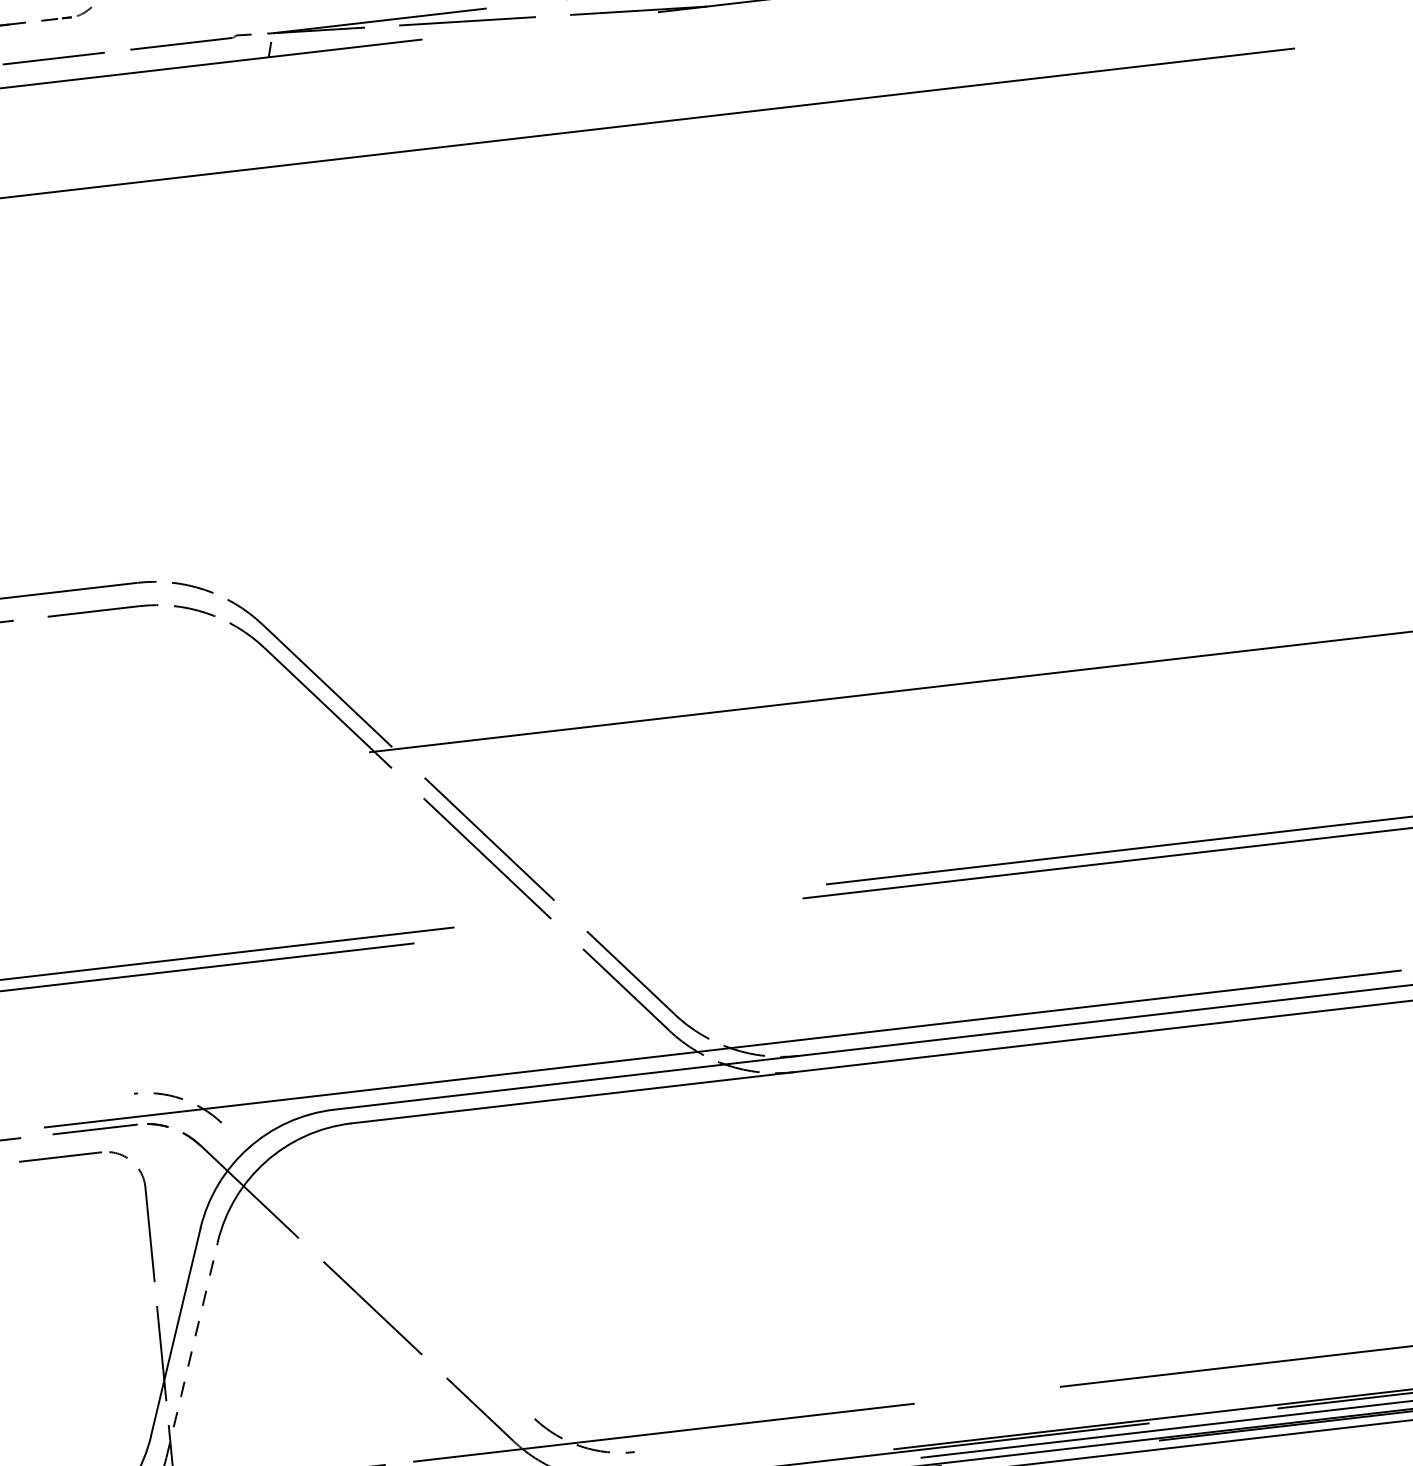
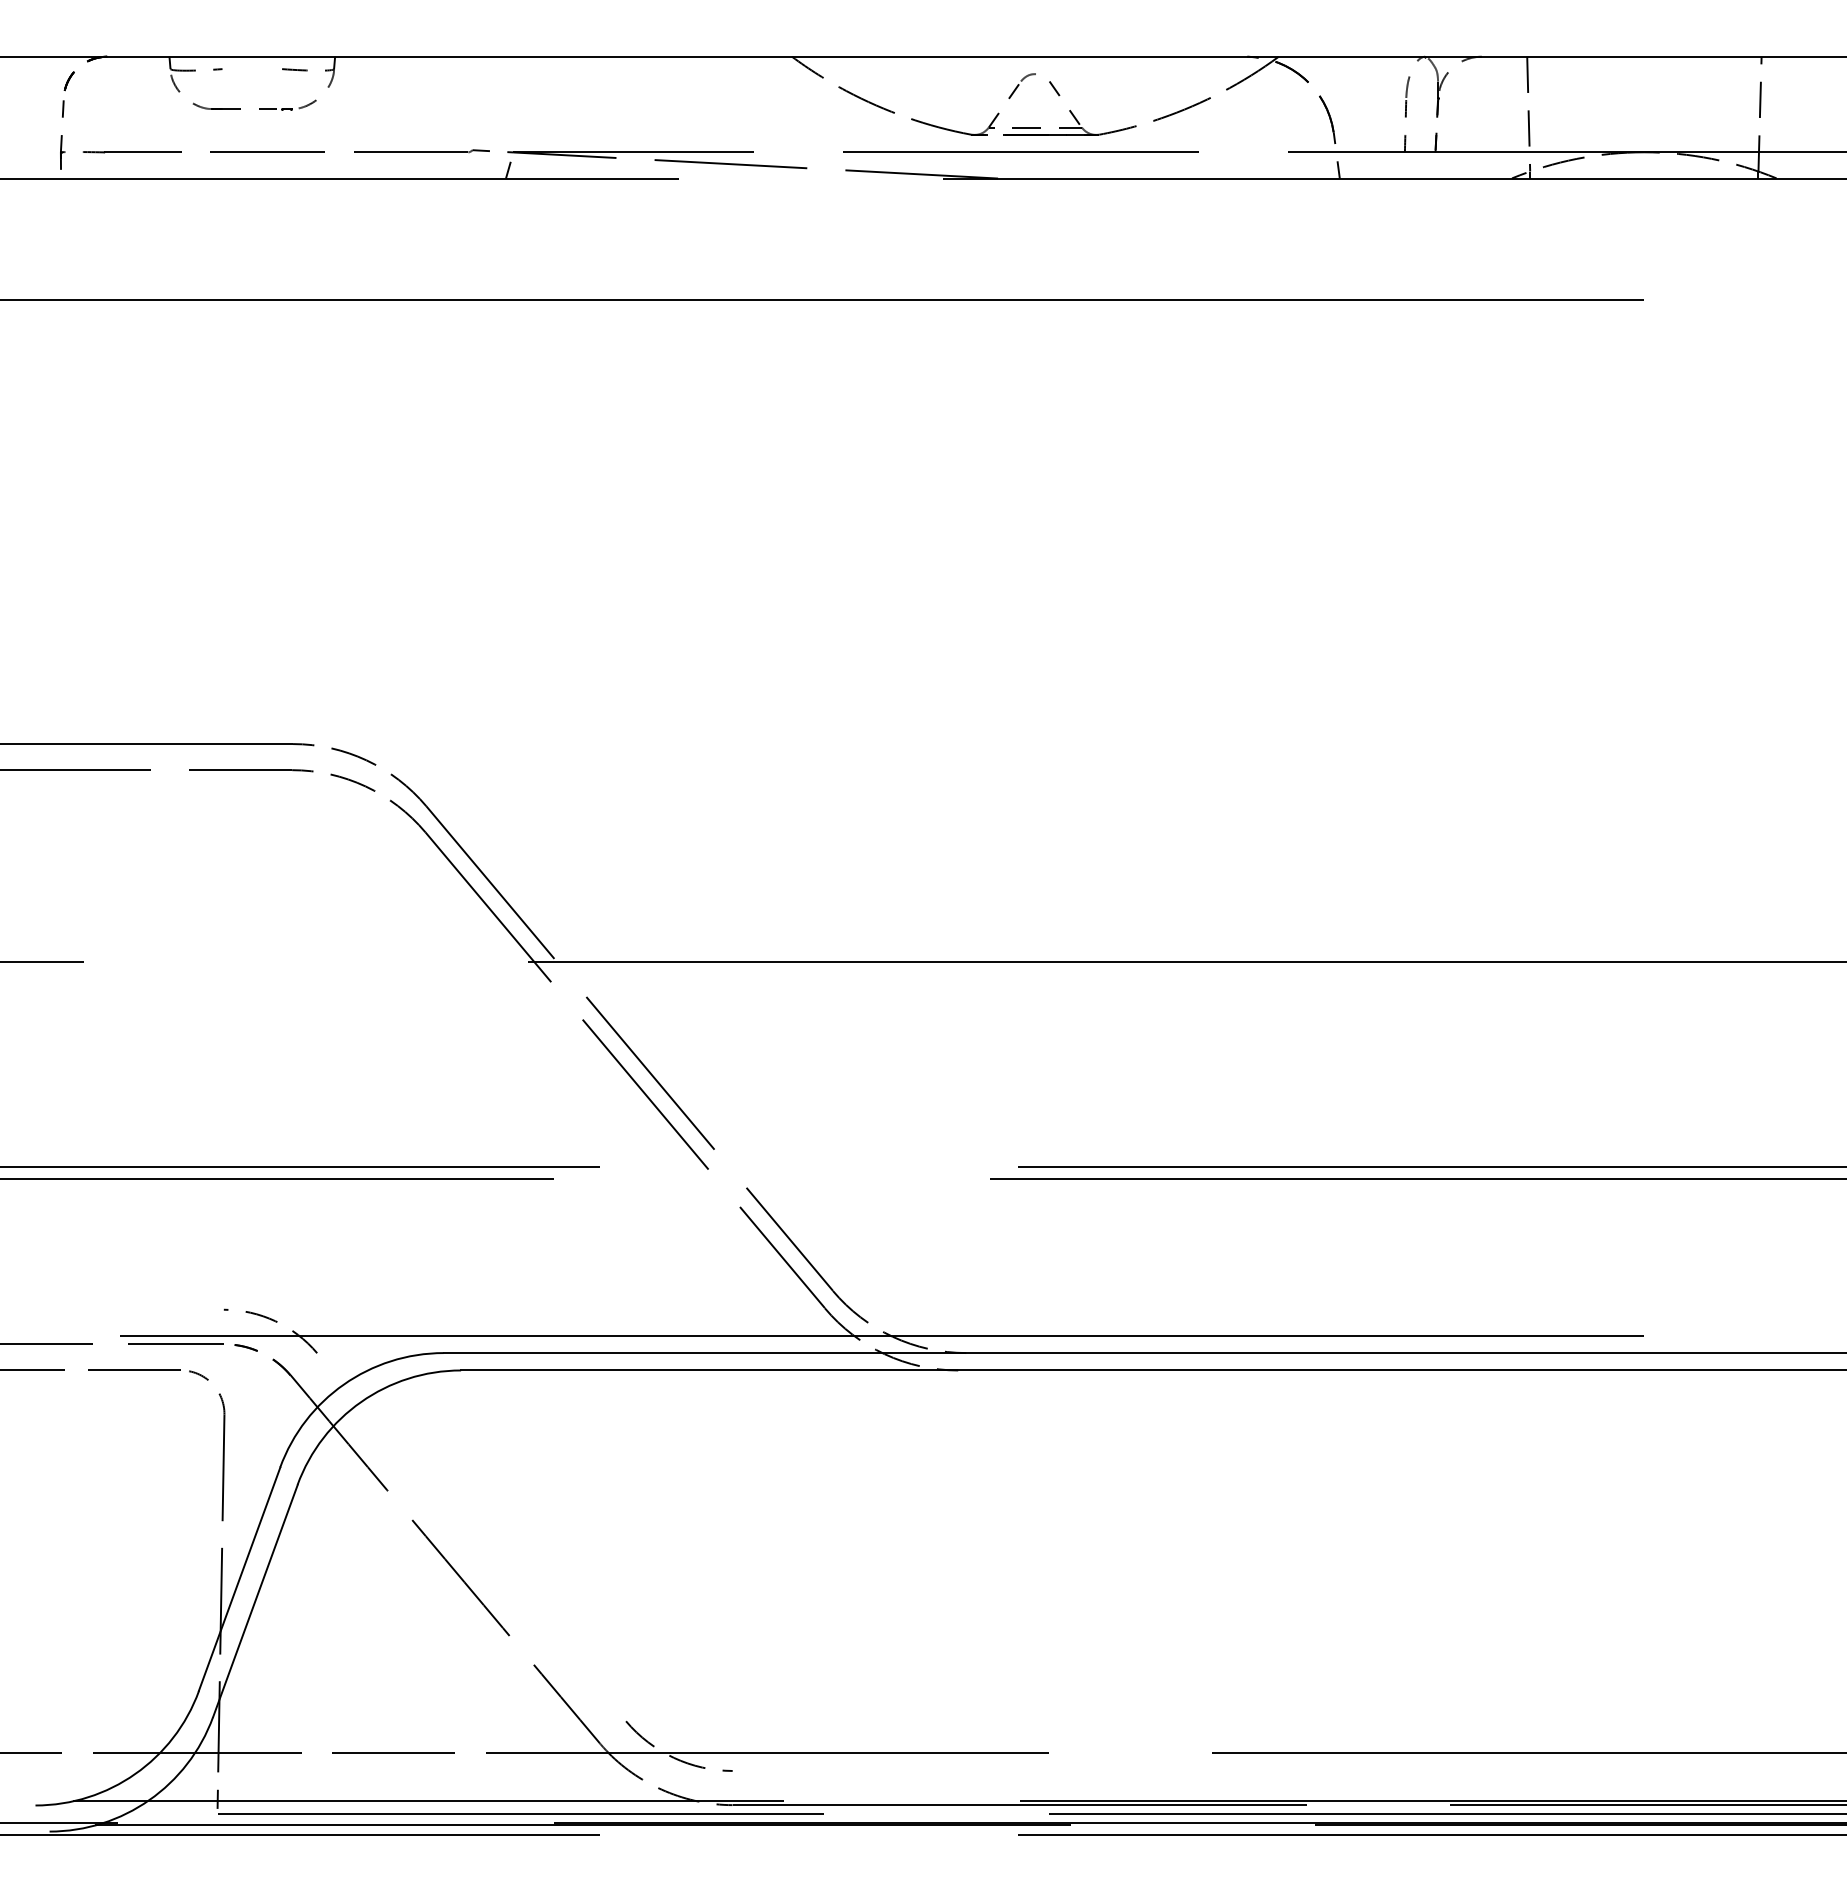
line: (192, 1350) -> (255, 1601), dashed -> solid

